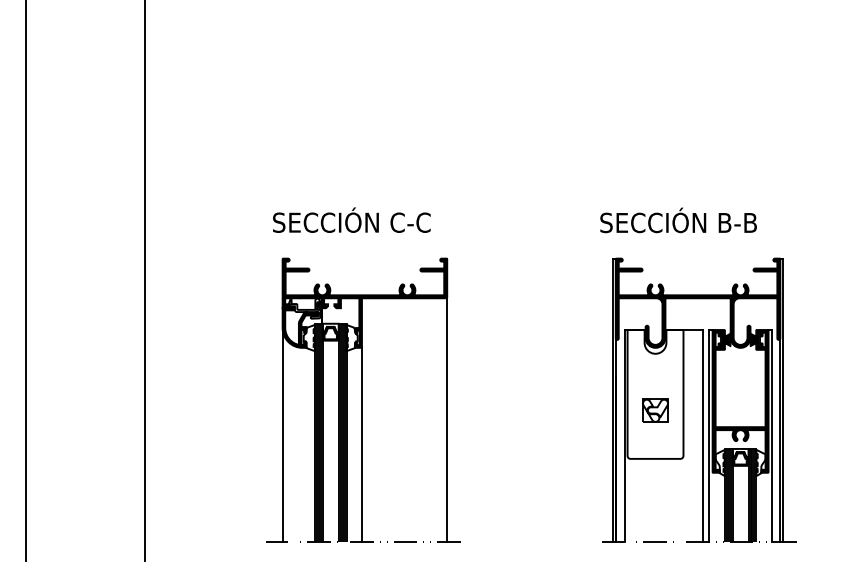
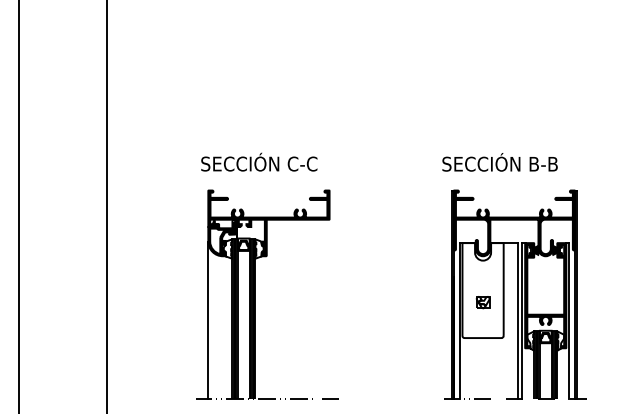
part: (656, 410) -> (483, 302), size x0.7
line: (447, 420) -> (329, 309), removed
line: (361, 444) -> (266, 327), removed

